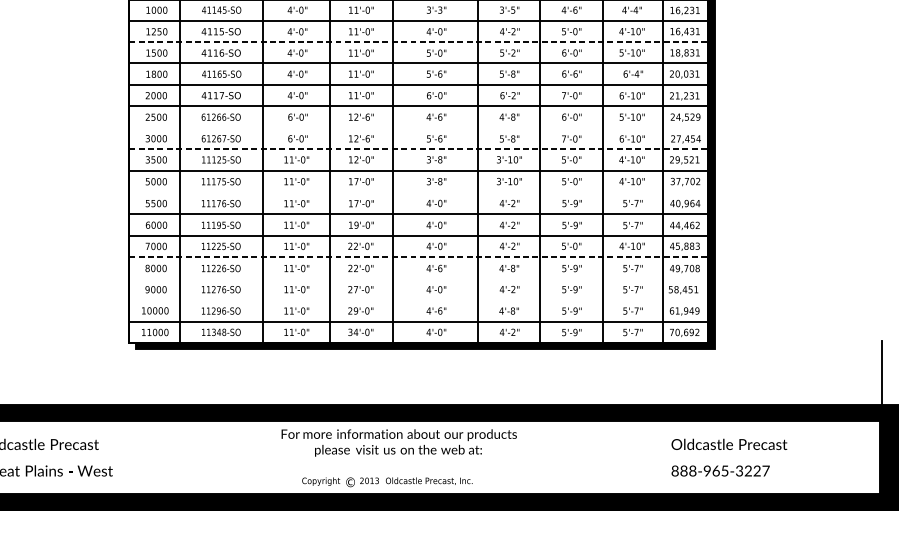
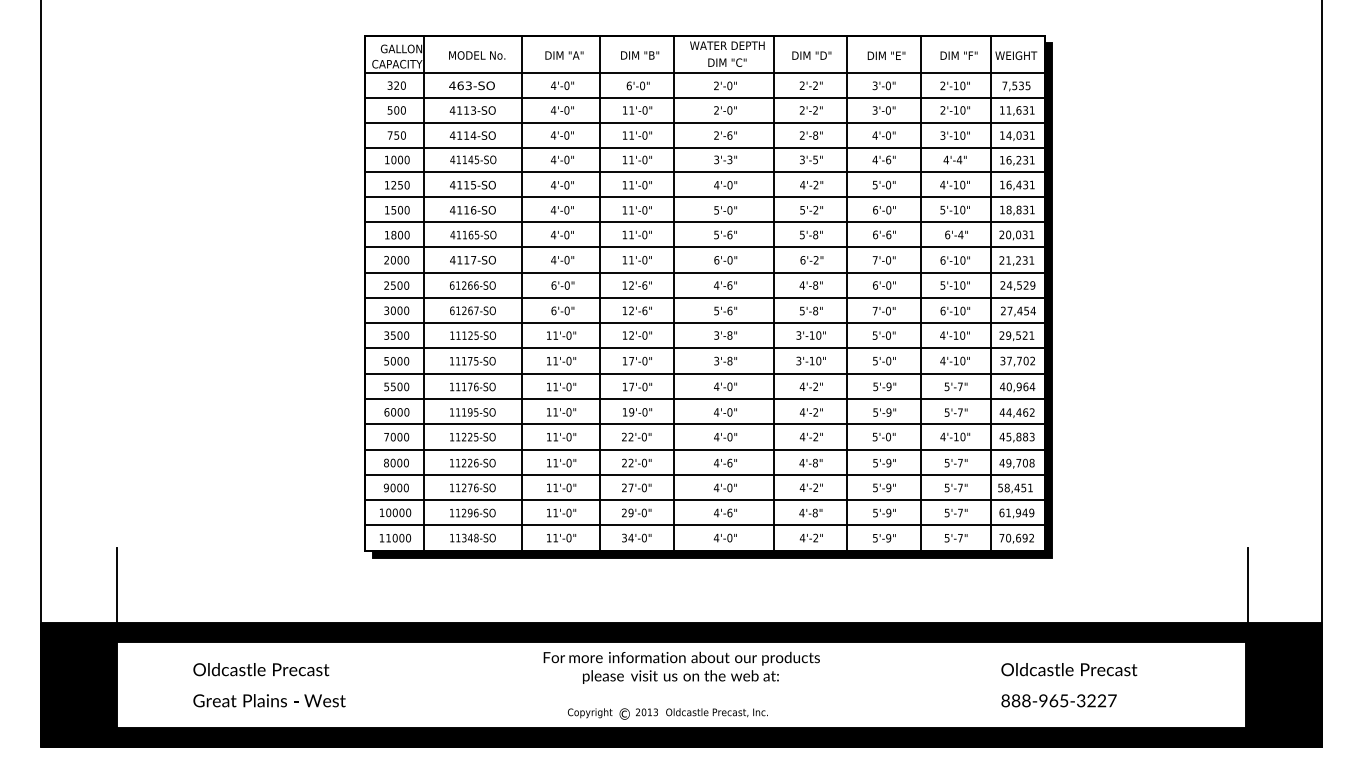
line: (418, 42) -> (704, 197), dashed -> solid
line: (418, 128) -> (704, 298), added
line: (418, 148) -> (704, 322), dashed -> solid
line: (418, 192) -> (704, 373), added
line: (418, 256) -> (704, 449), dashed -> solid
line: (418, 279) -> (704, 475), added
line: (418, 299) -> (704, 499), added

